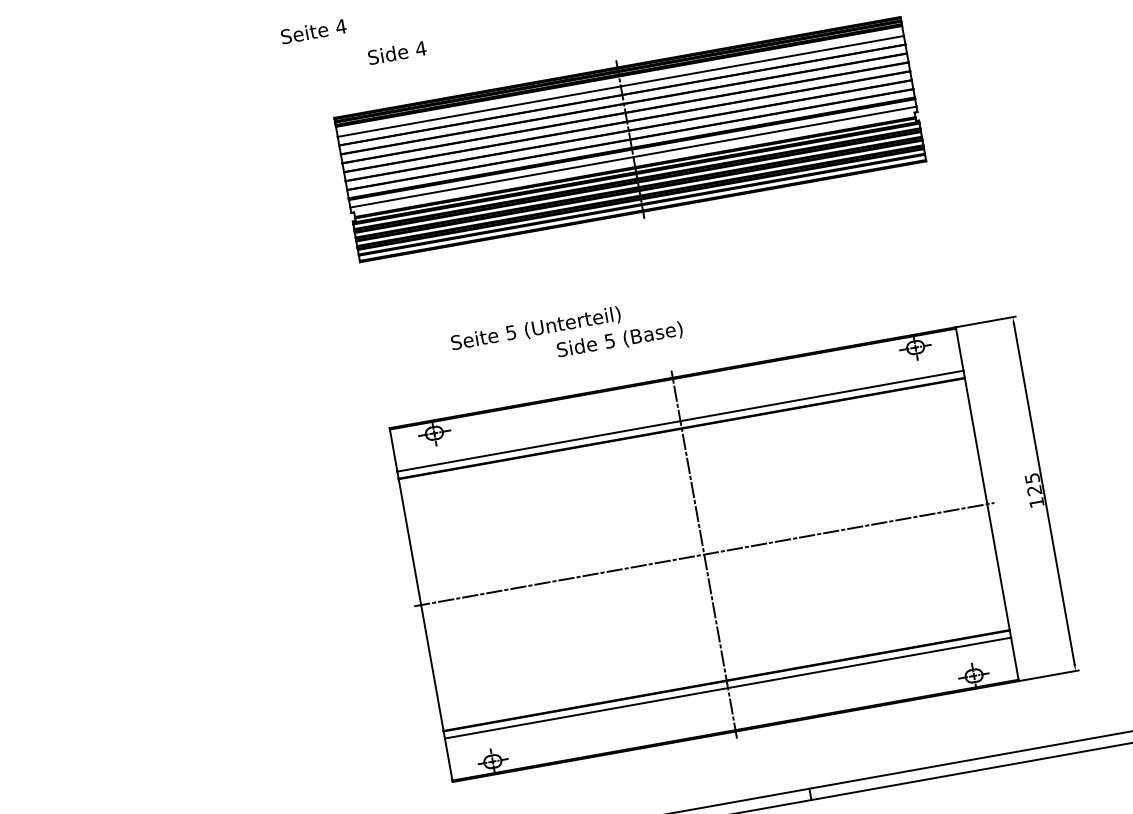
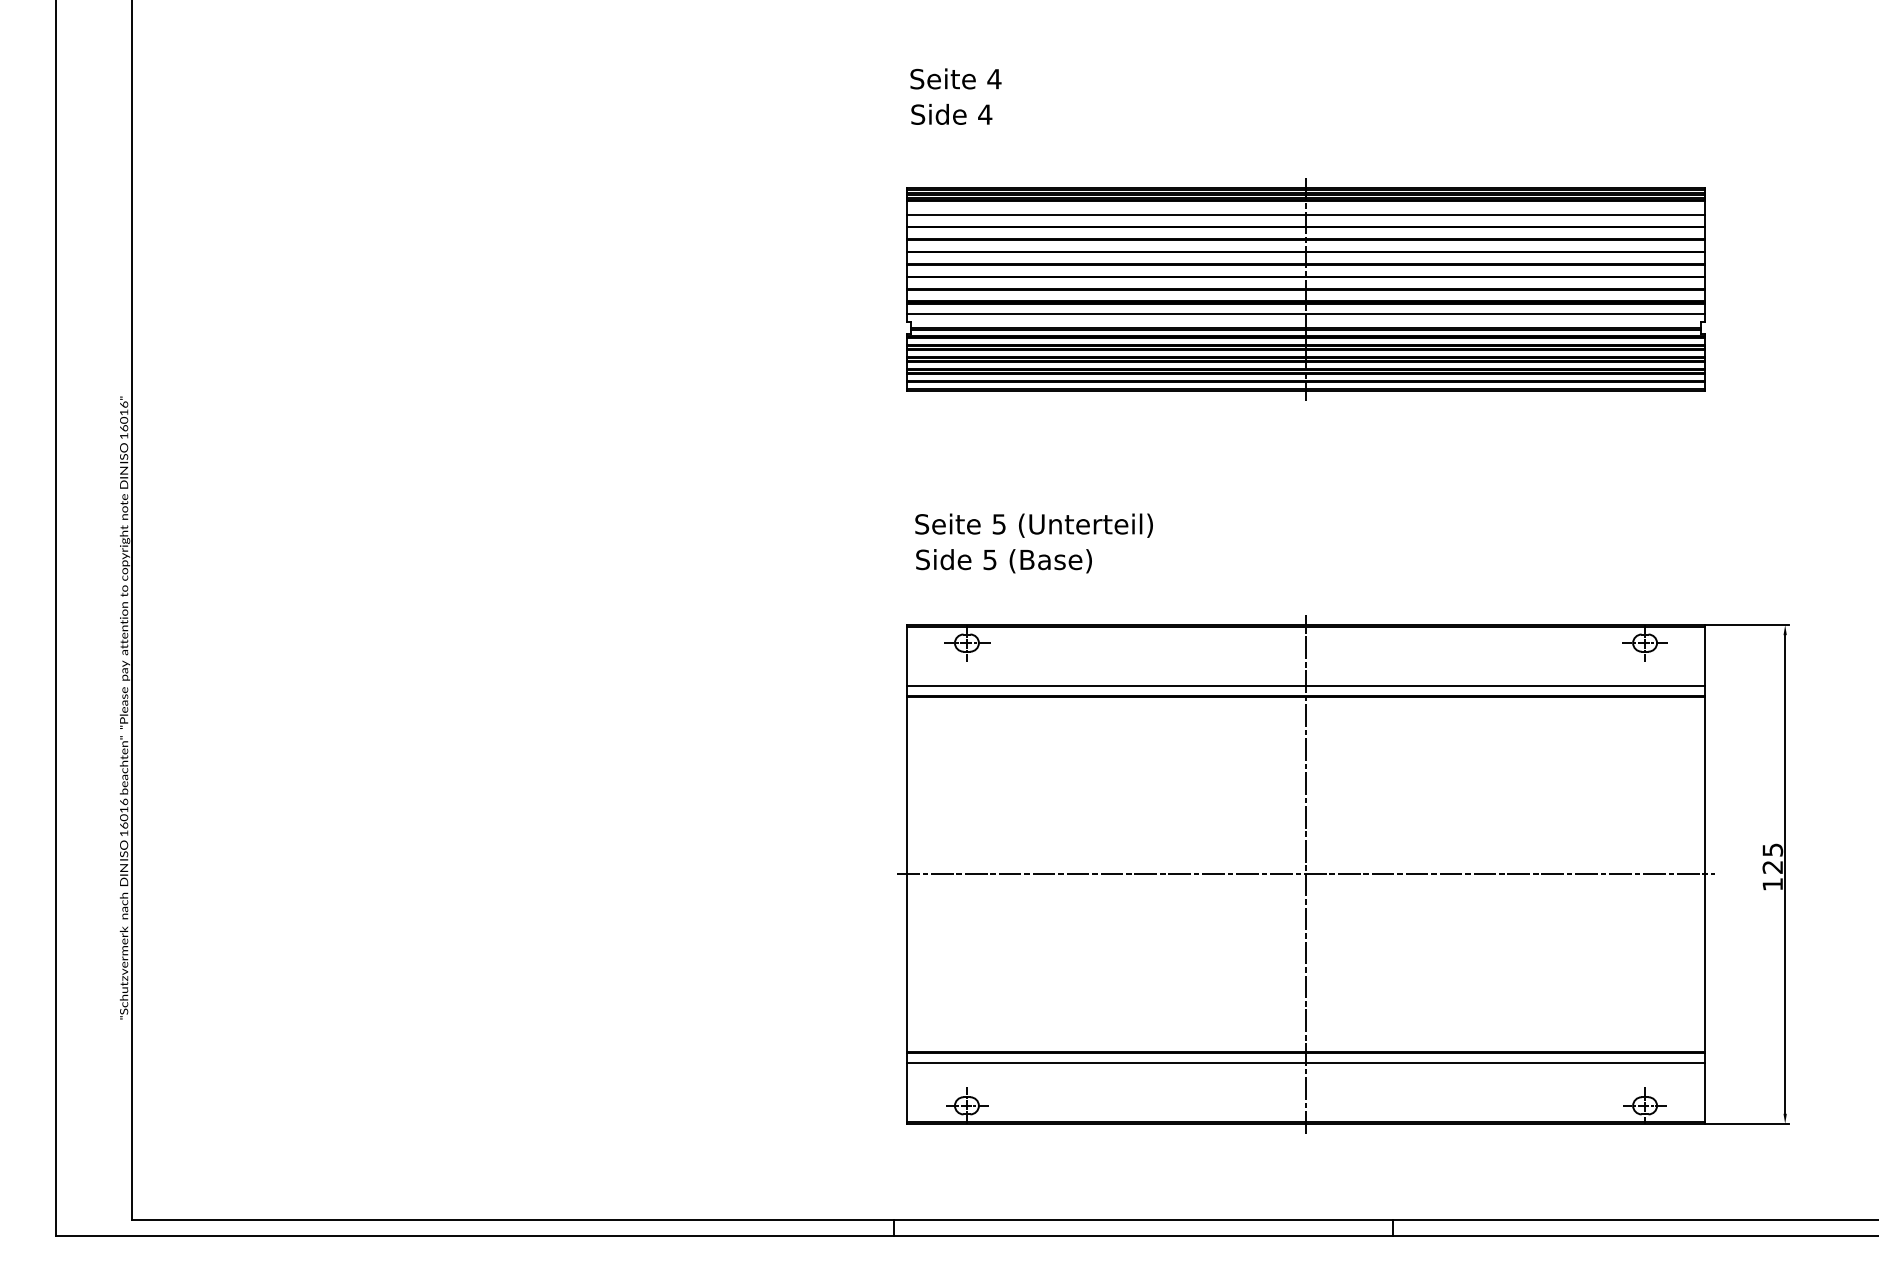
text: (313, 31) -> (955, 78), moved
text: (396, 52) -> (951, 113), moved
text: (535, 329) -> (1033, 525), moved
text: (619, 340) -> (1003, 561), moved

